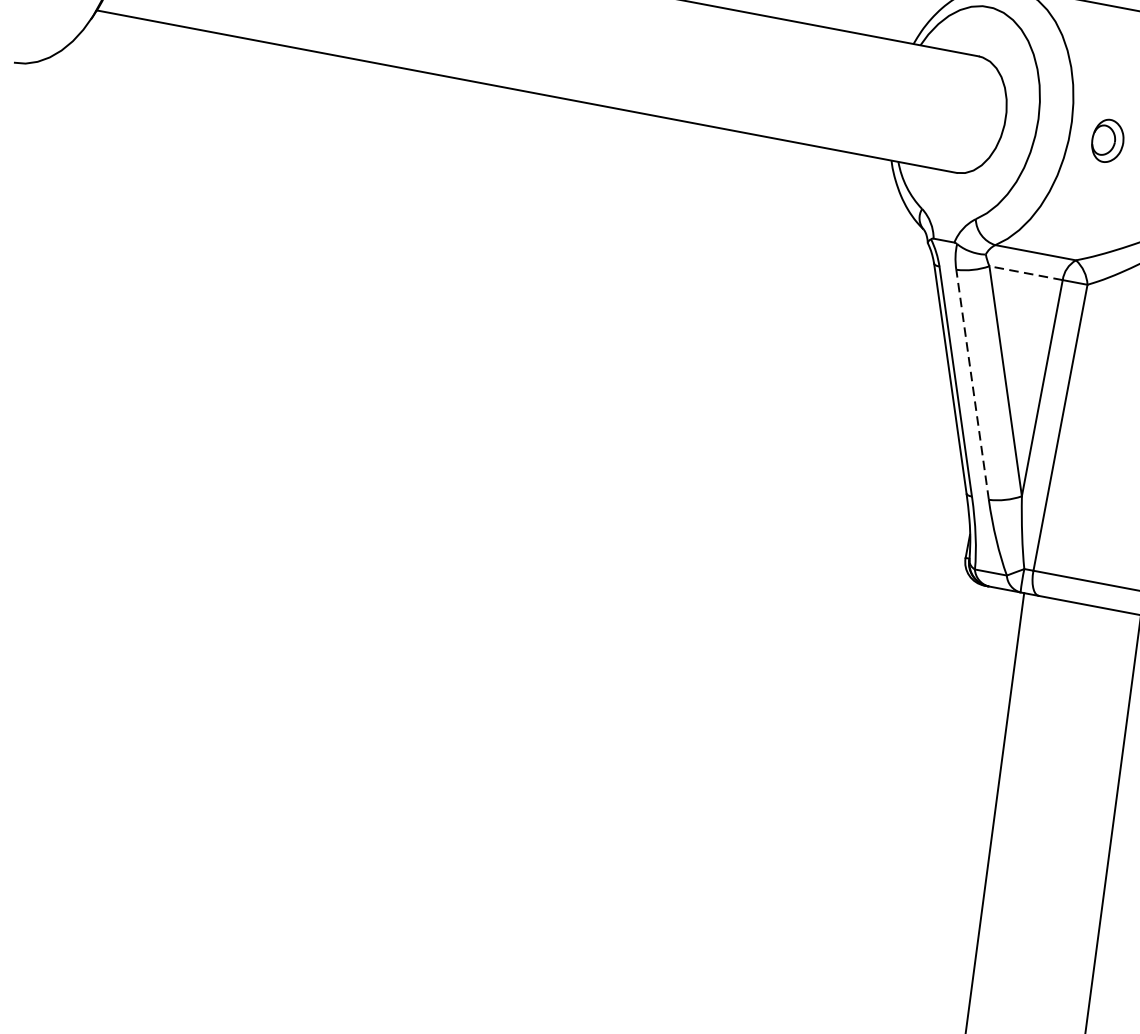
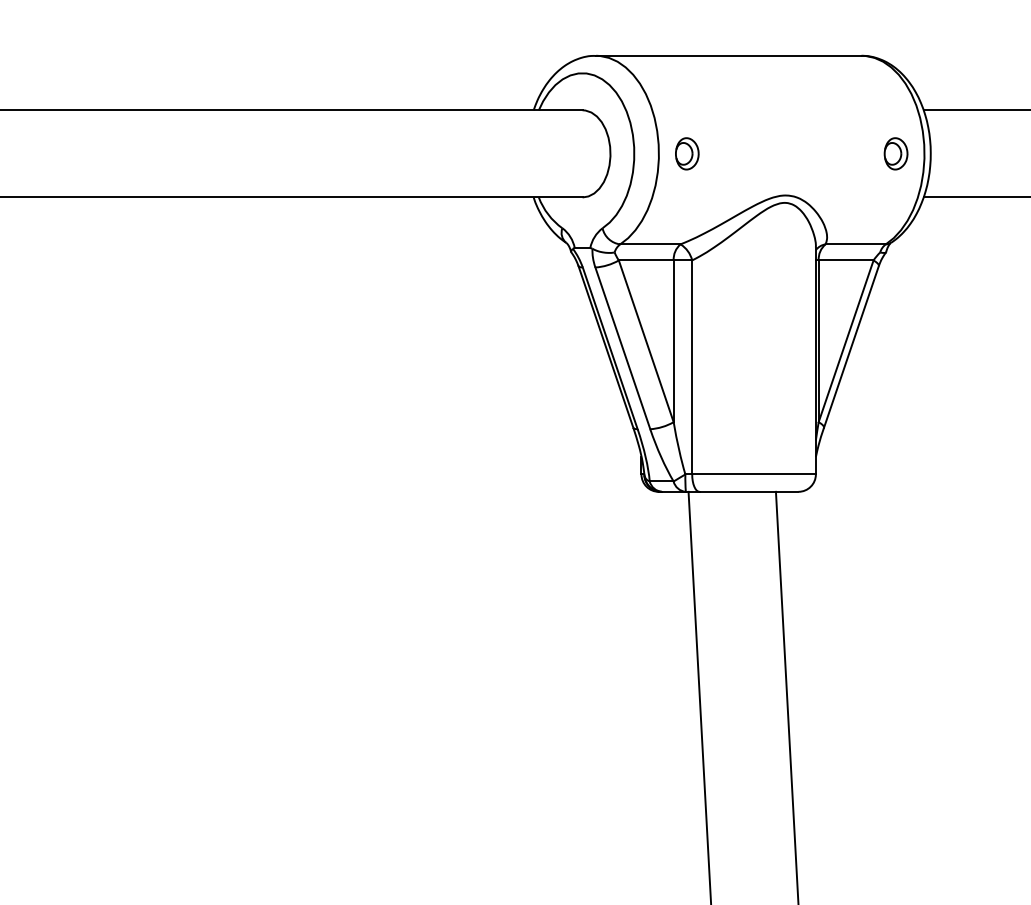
line: (1025, 273) -> (645, 260), dashed -> solid
line: (972, 383) -> (622, 347), dashed -> solid

